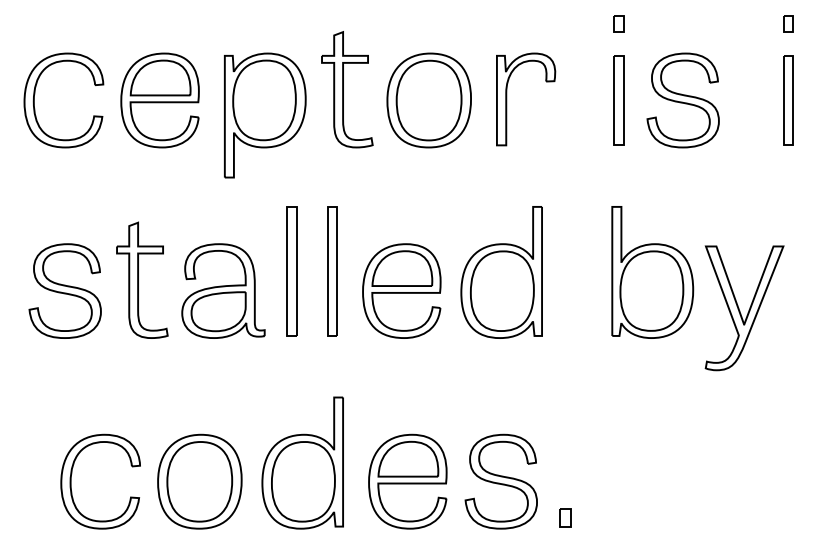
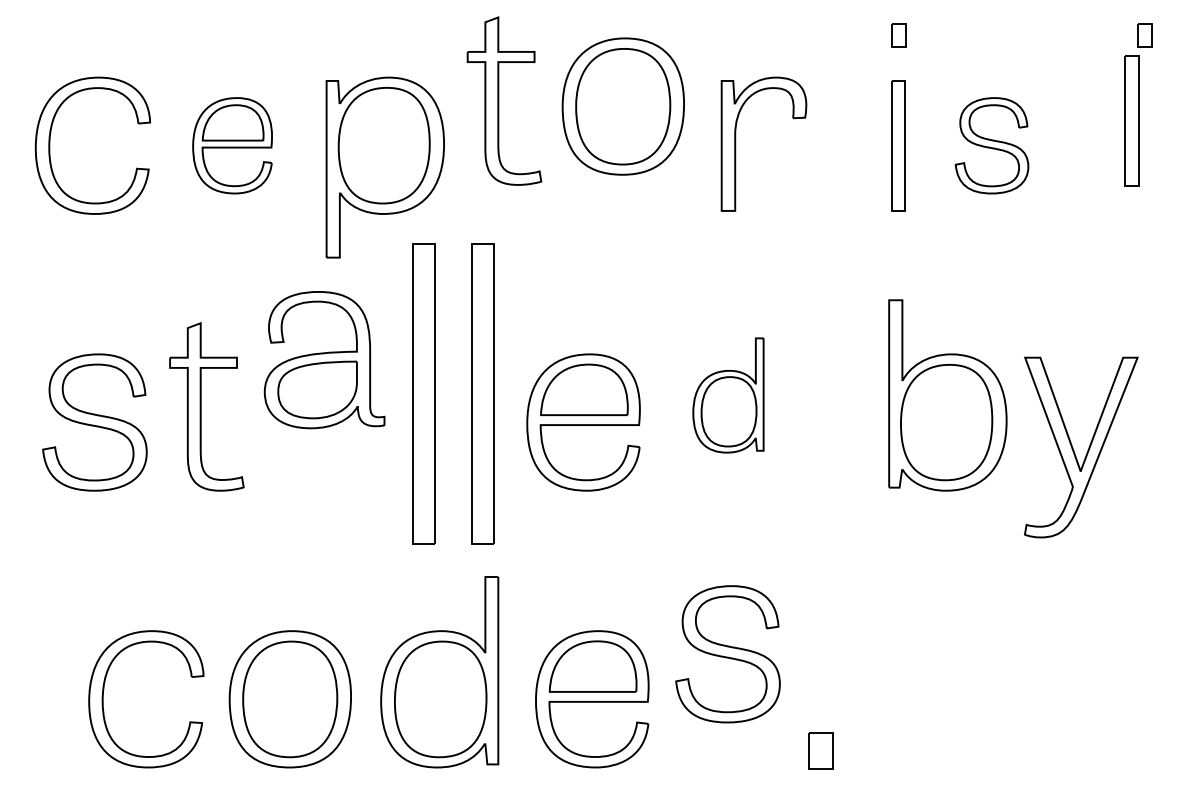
part: (347, 89) -> (504, 100), moved
part: (159, 100) -> (231, 145), size x0.7
part: (428, 100) -> (622, 106), moved
part: (682, 100) -> (991, 145), size x0.7
part: (788, 100) -> (1131, 121), moved
part: (291, 271) -> (423, 394), size x1.6
part: (332, 271) -> (482, 394), size x1.6
part: (501, 272) -> (728, 395), size x0.6
part: (223, 290) -> (324, 359), moved
part: (500, 481) -> (726, 653), moved
part: (565, 517) -> (821, 751), size x1.4

